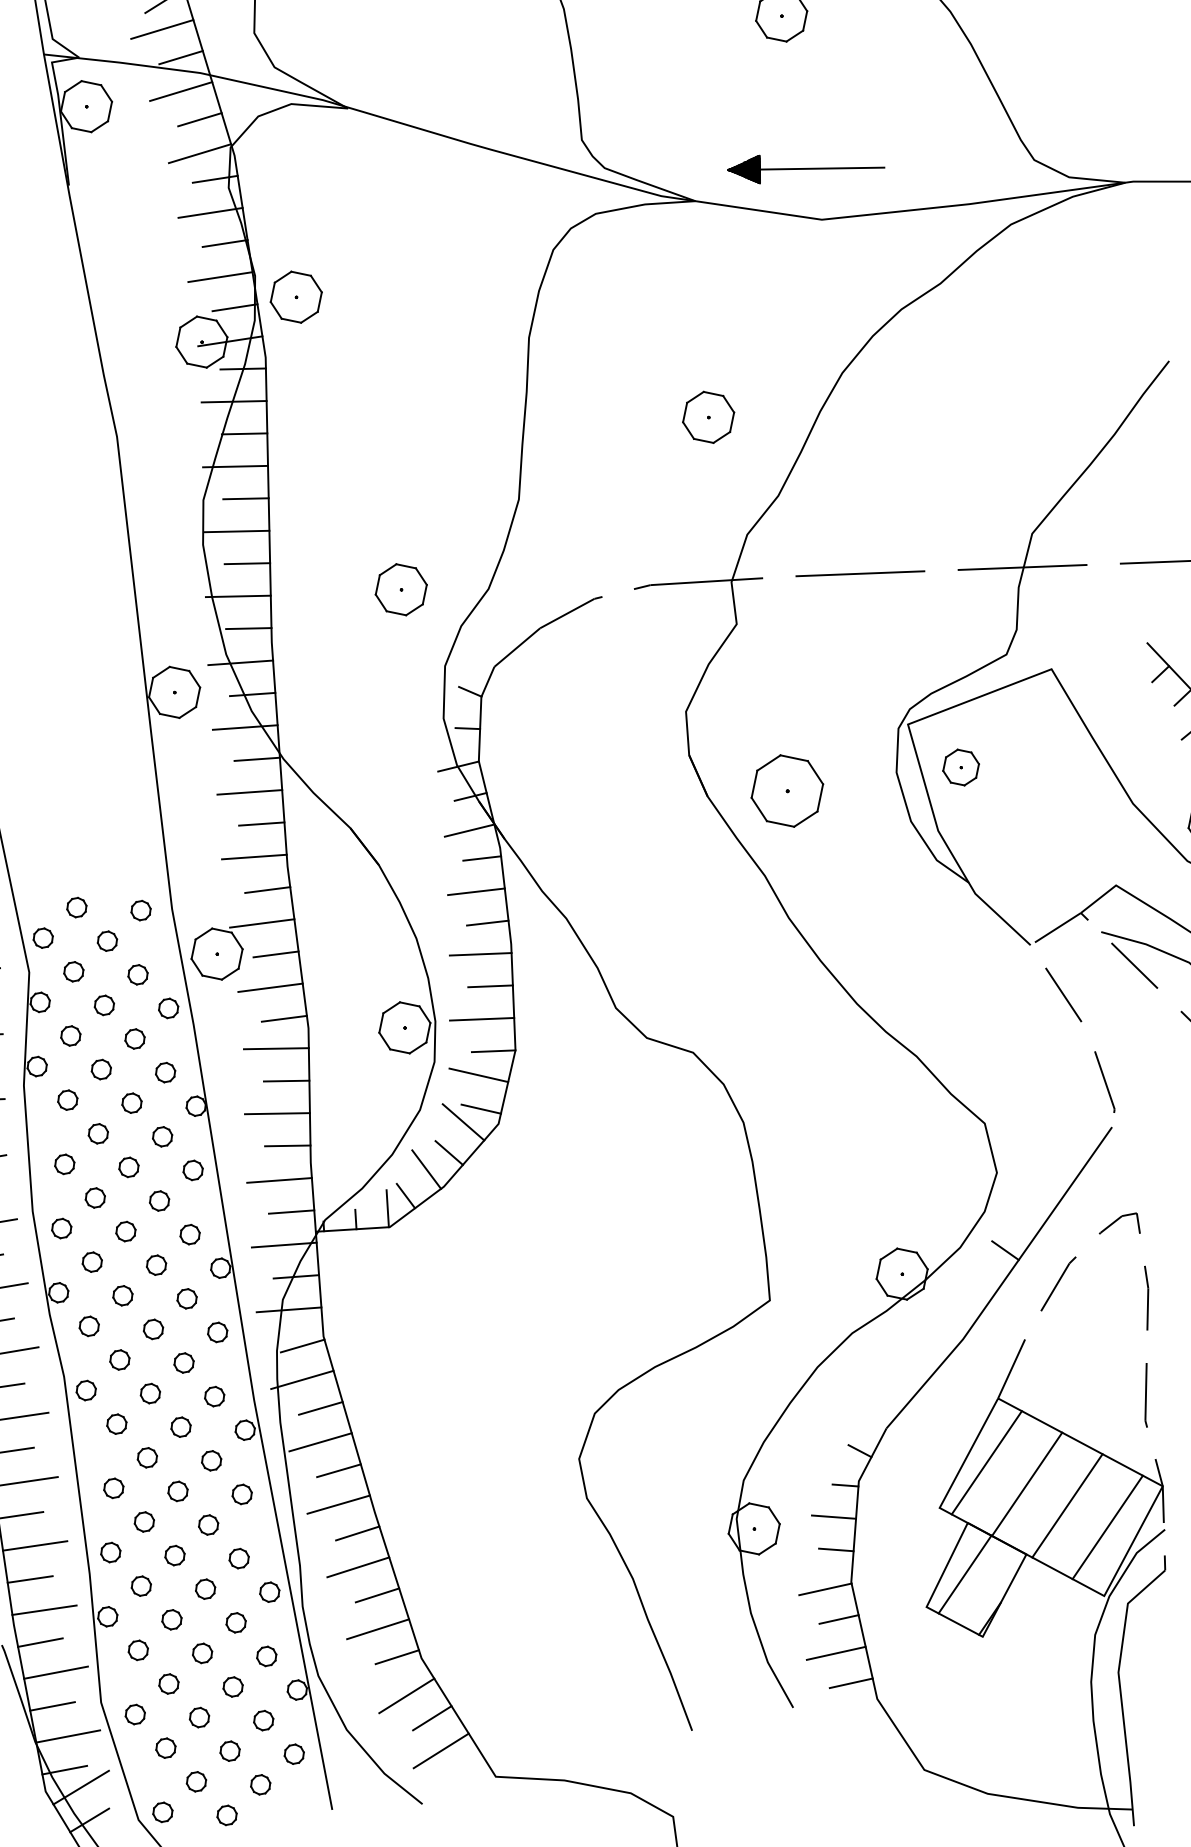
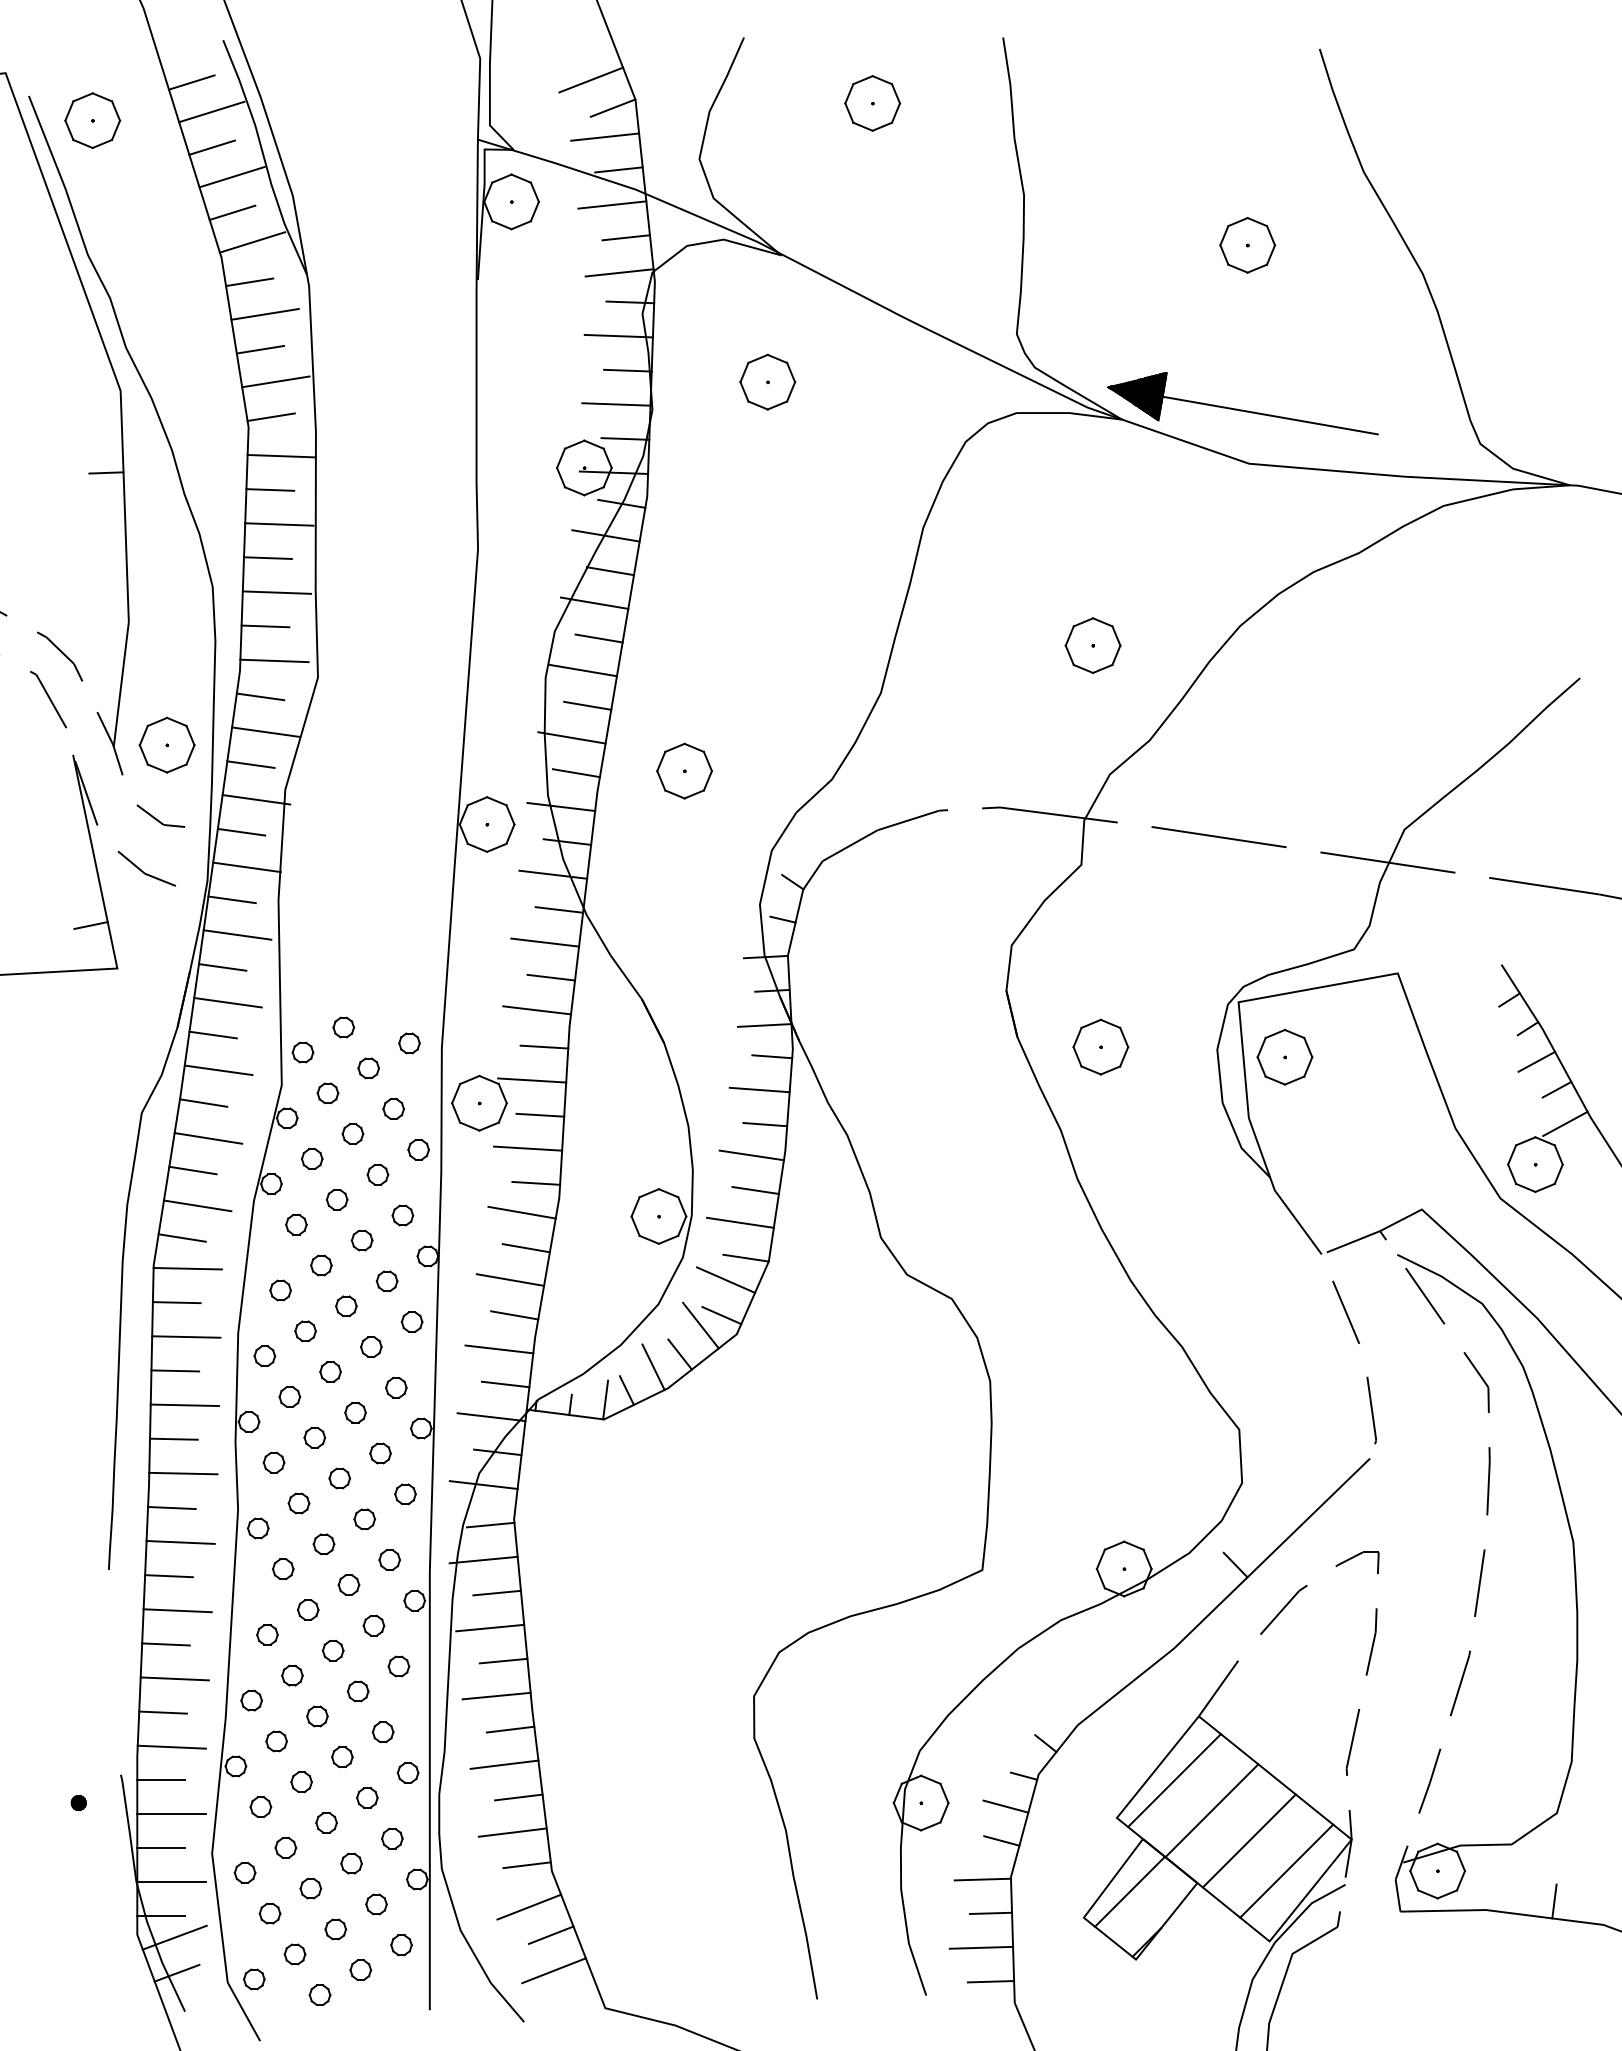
part: (804, 164) -> (1242, 403), size x1.67
part: (295, 296) -> (767, 381), moved
part: (401, 589) -> (684, 770), moved
part: (960, 767) -> (1284, 1056), size x1.43
part: (786, 790) -> (1100, 1046), size x0.71

